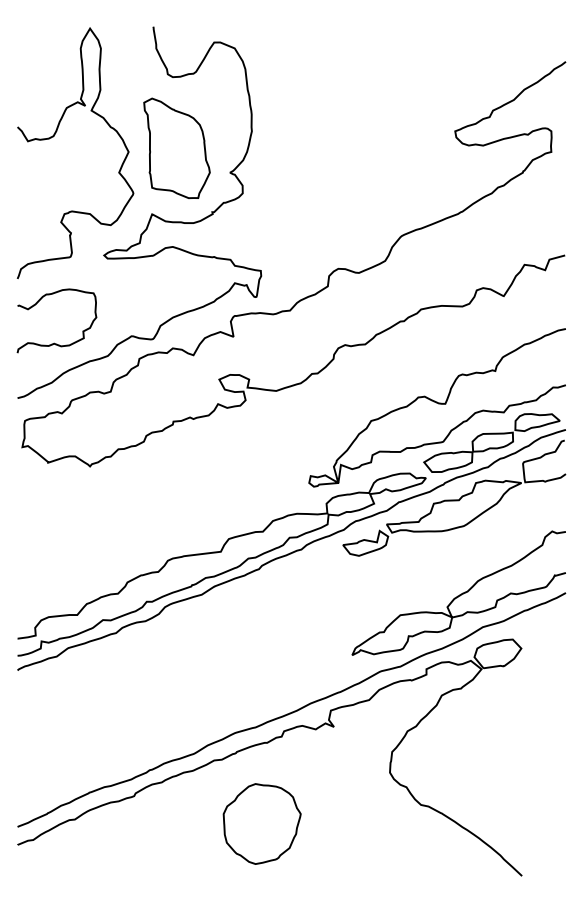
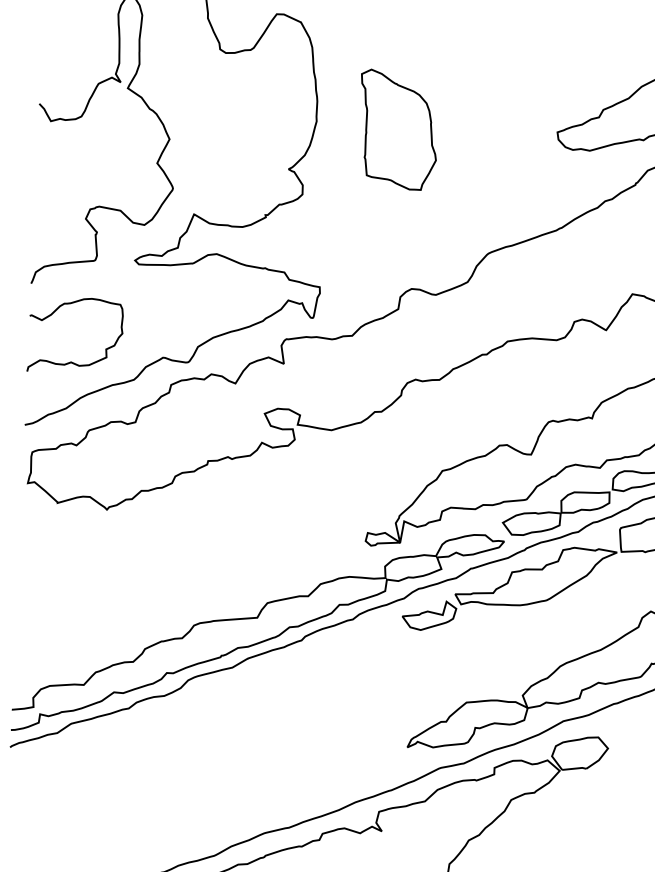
part: (176, 148) -> (397, 130), moved

